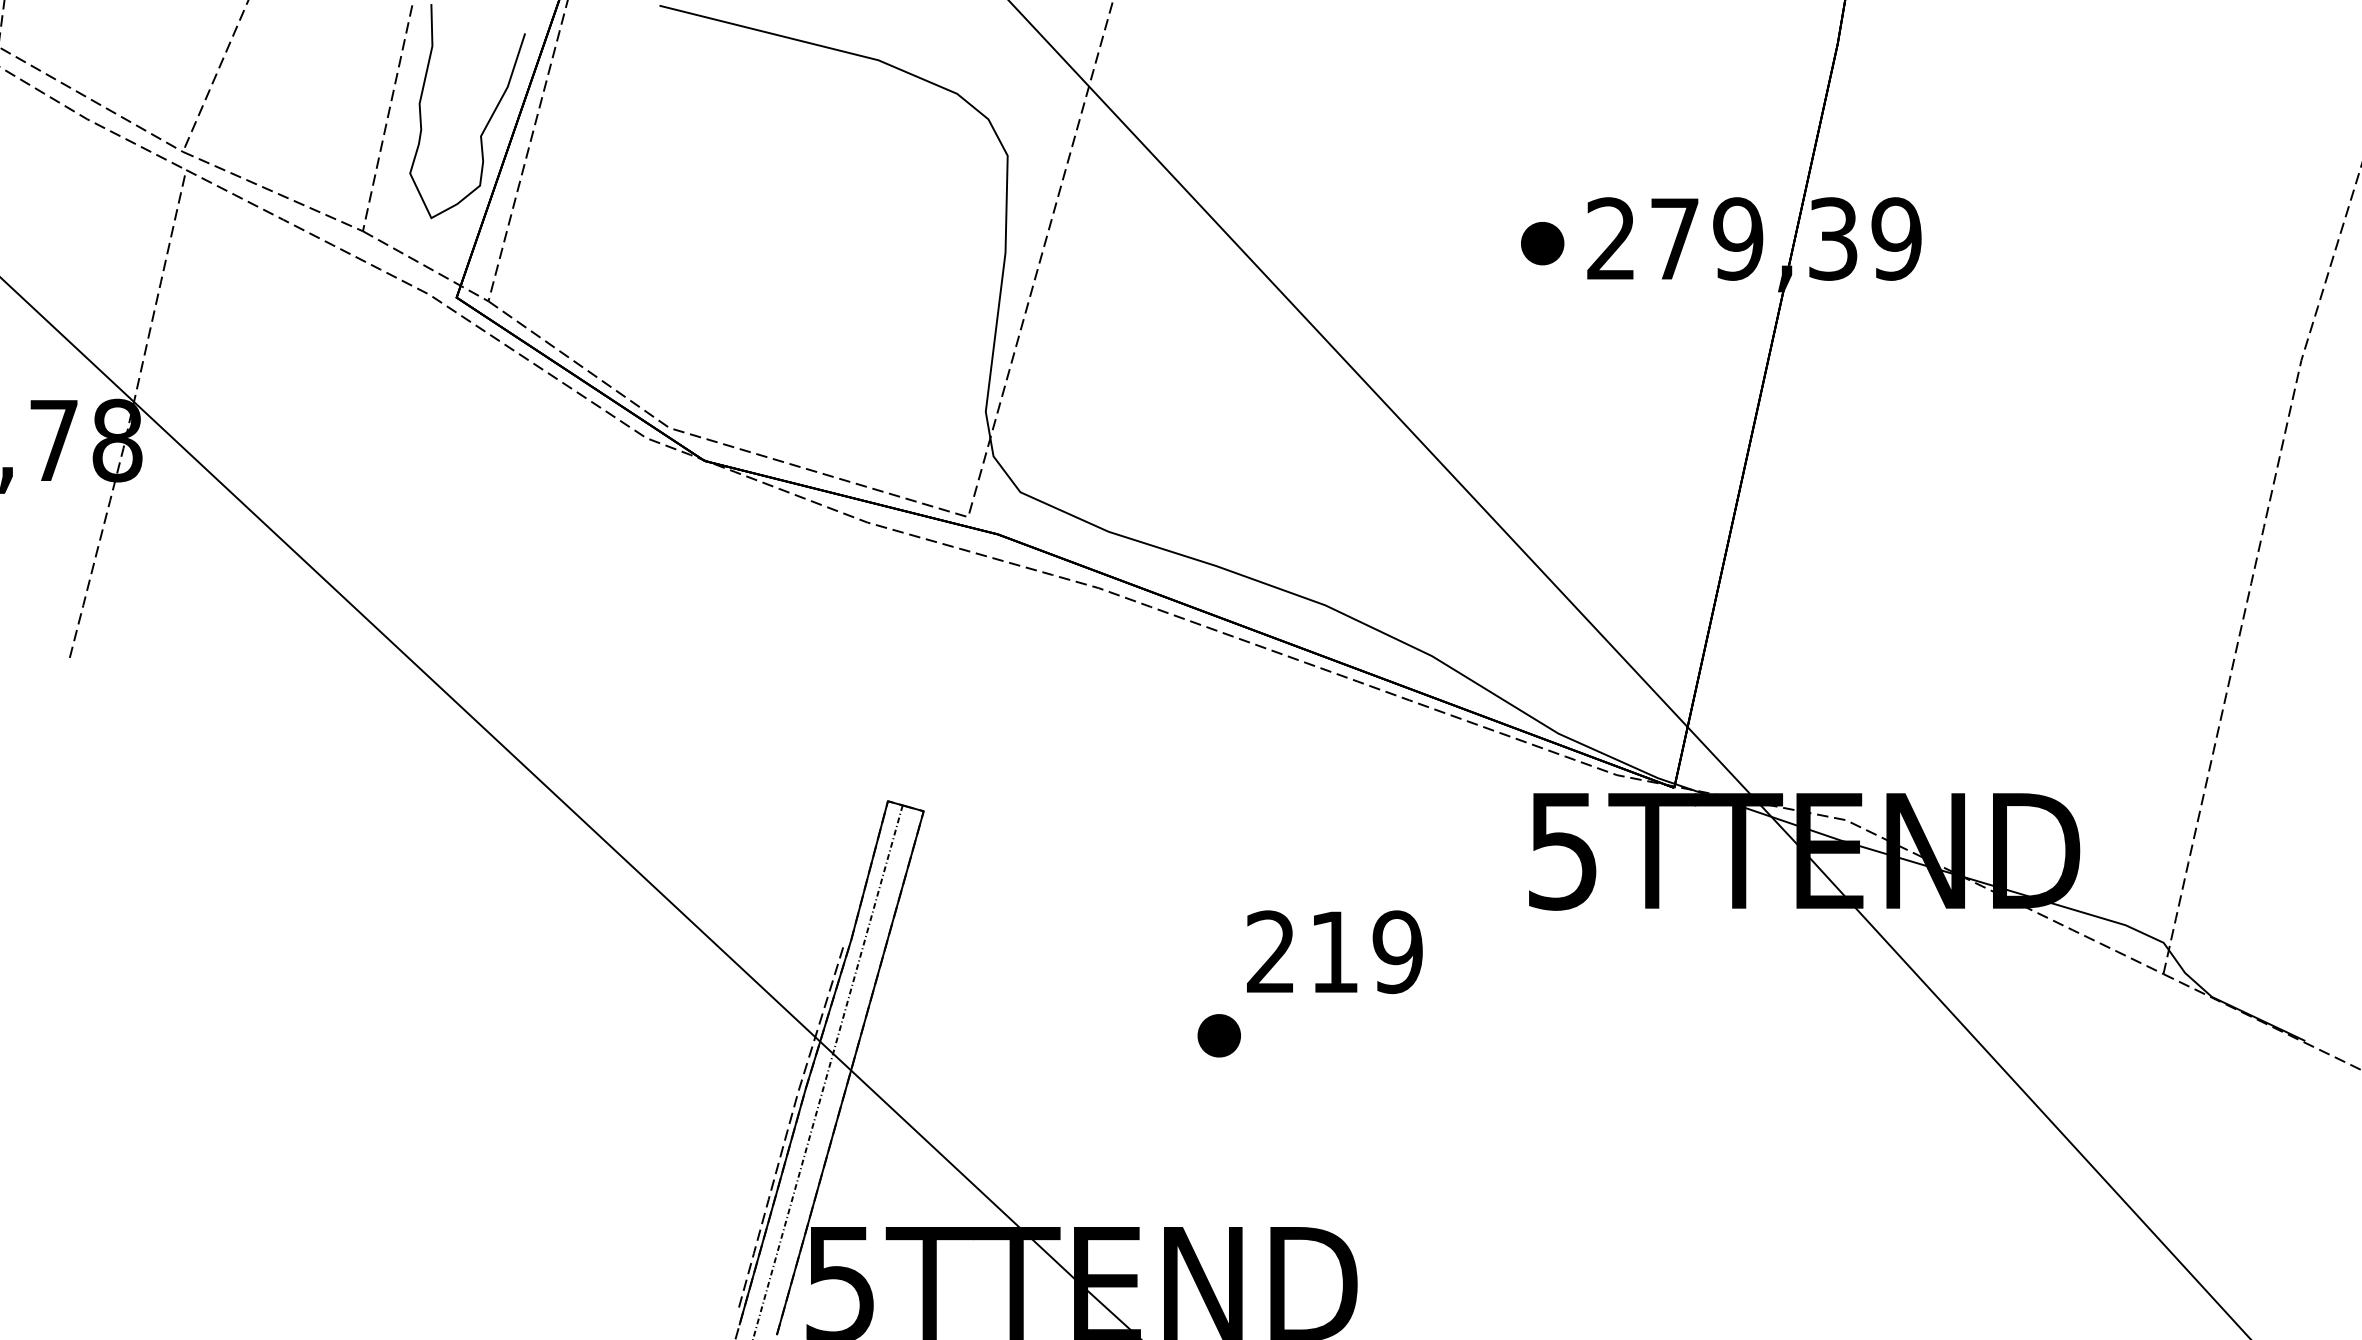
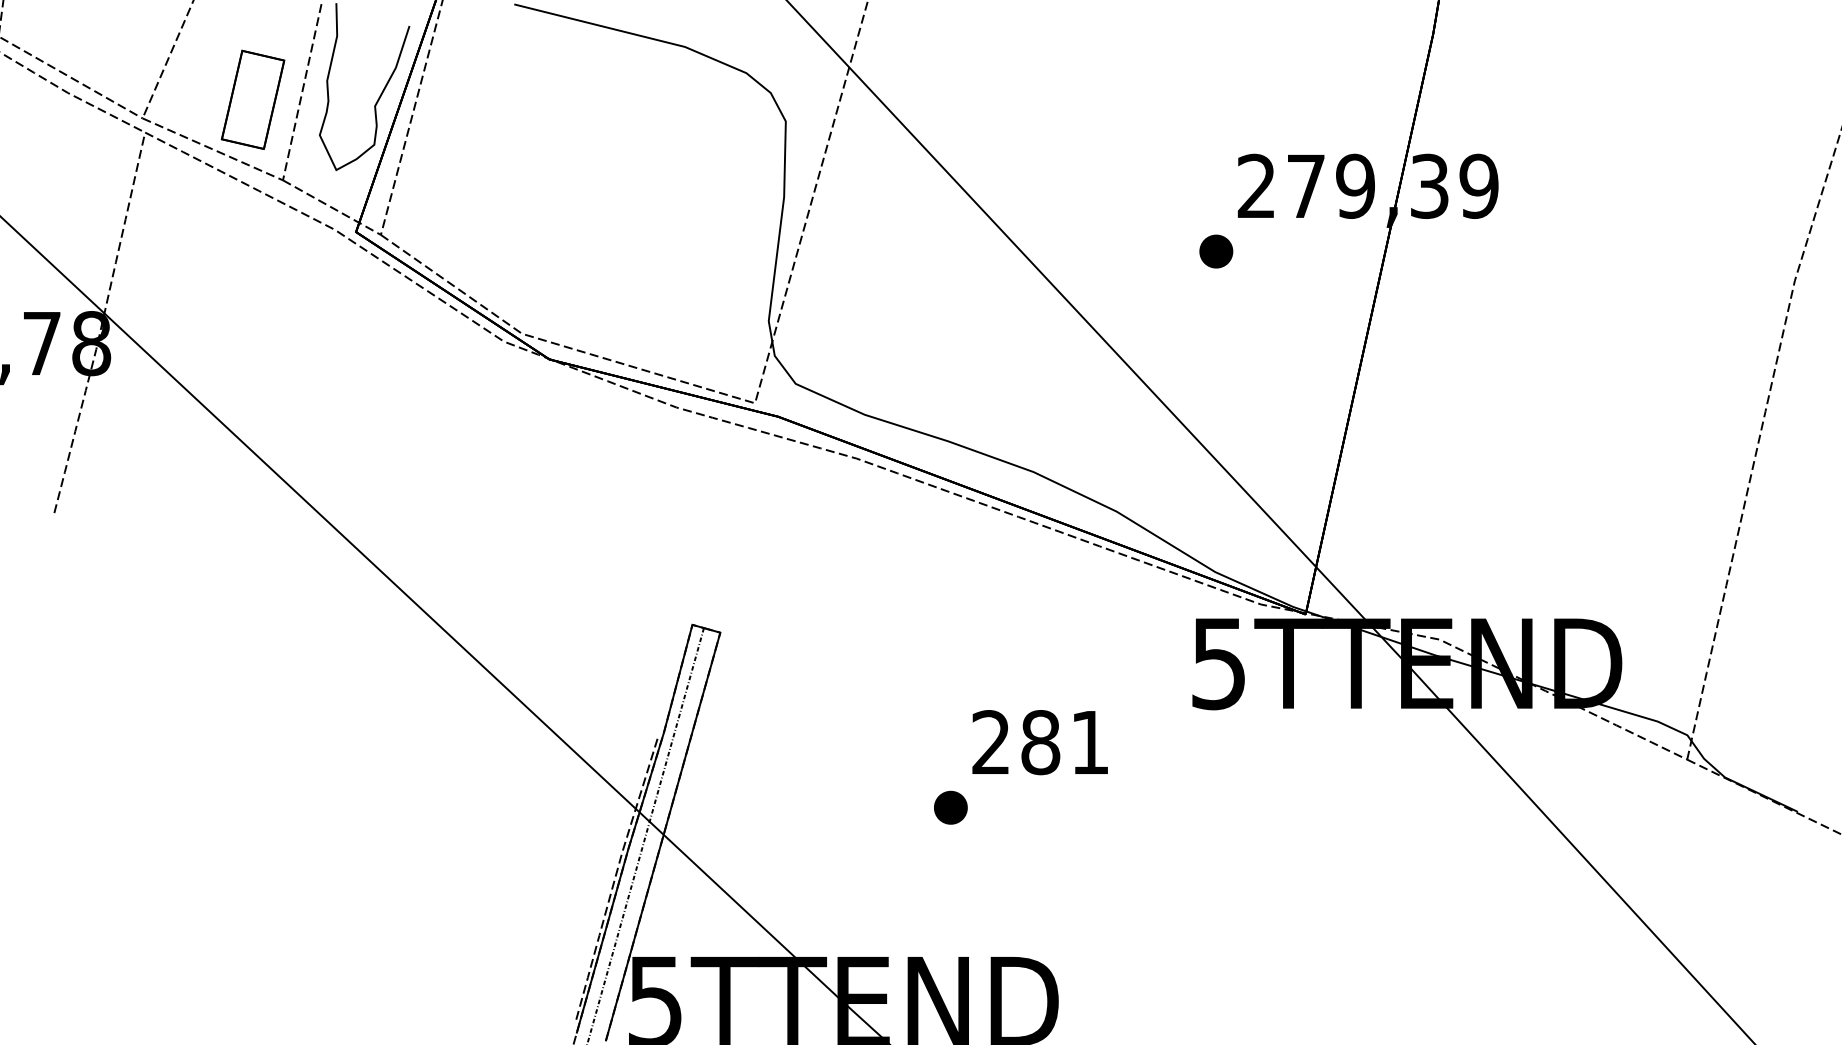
part: (324, 127) -> (253, 99), added
part: (1542, 243) -> (1216, 251), moved
text: (1365, 952) -> (1064, 742), 219 -> 281

